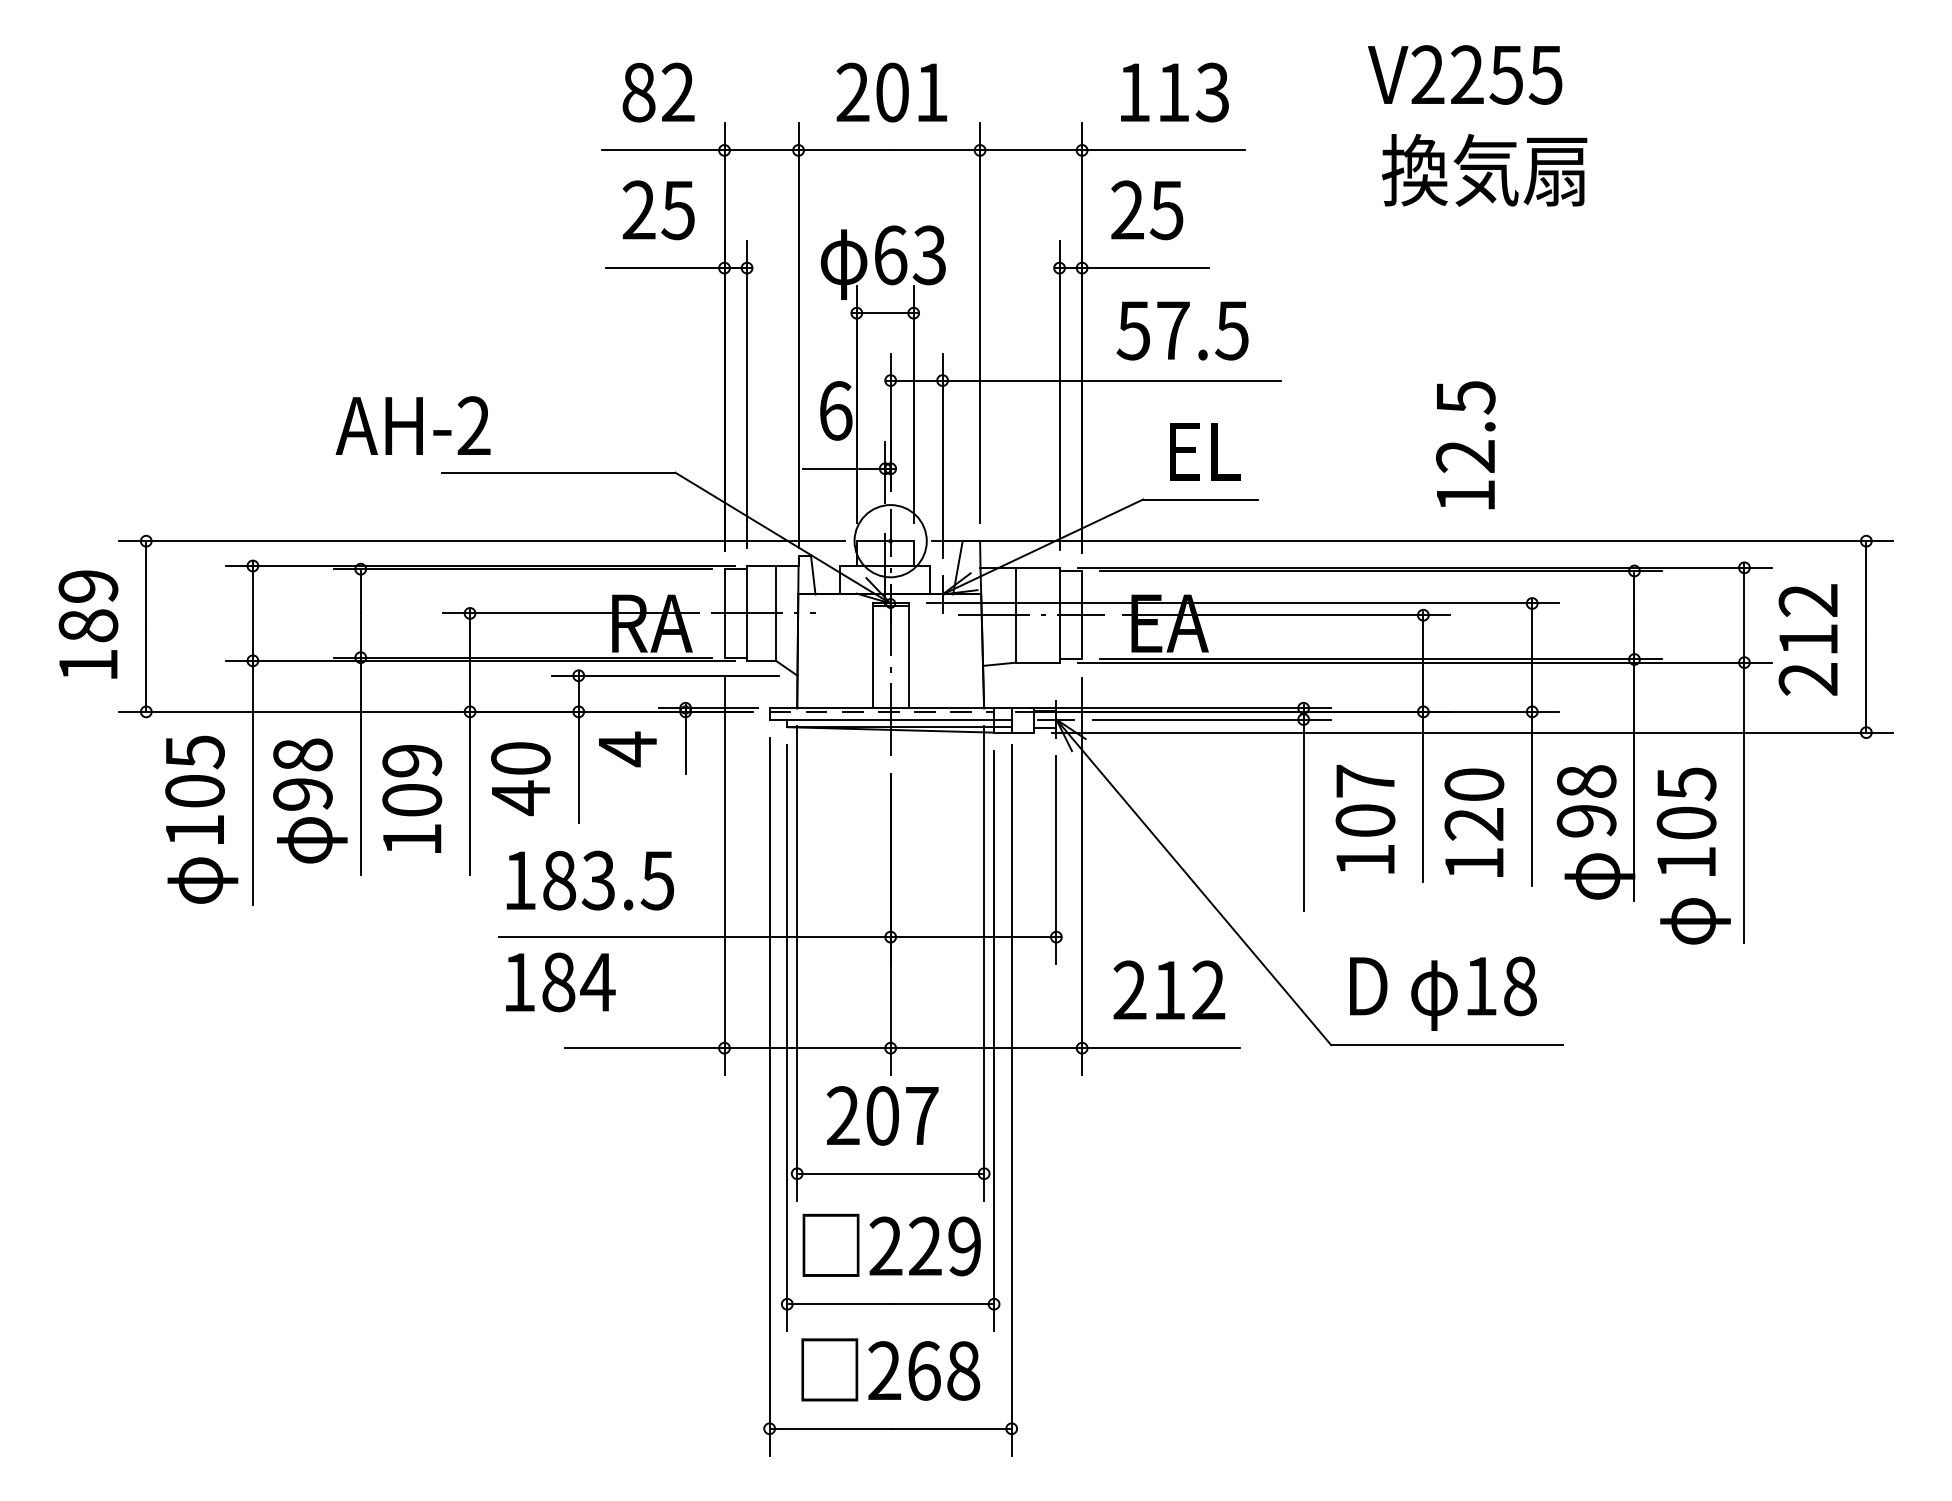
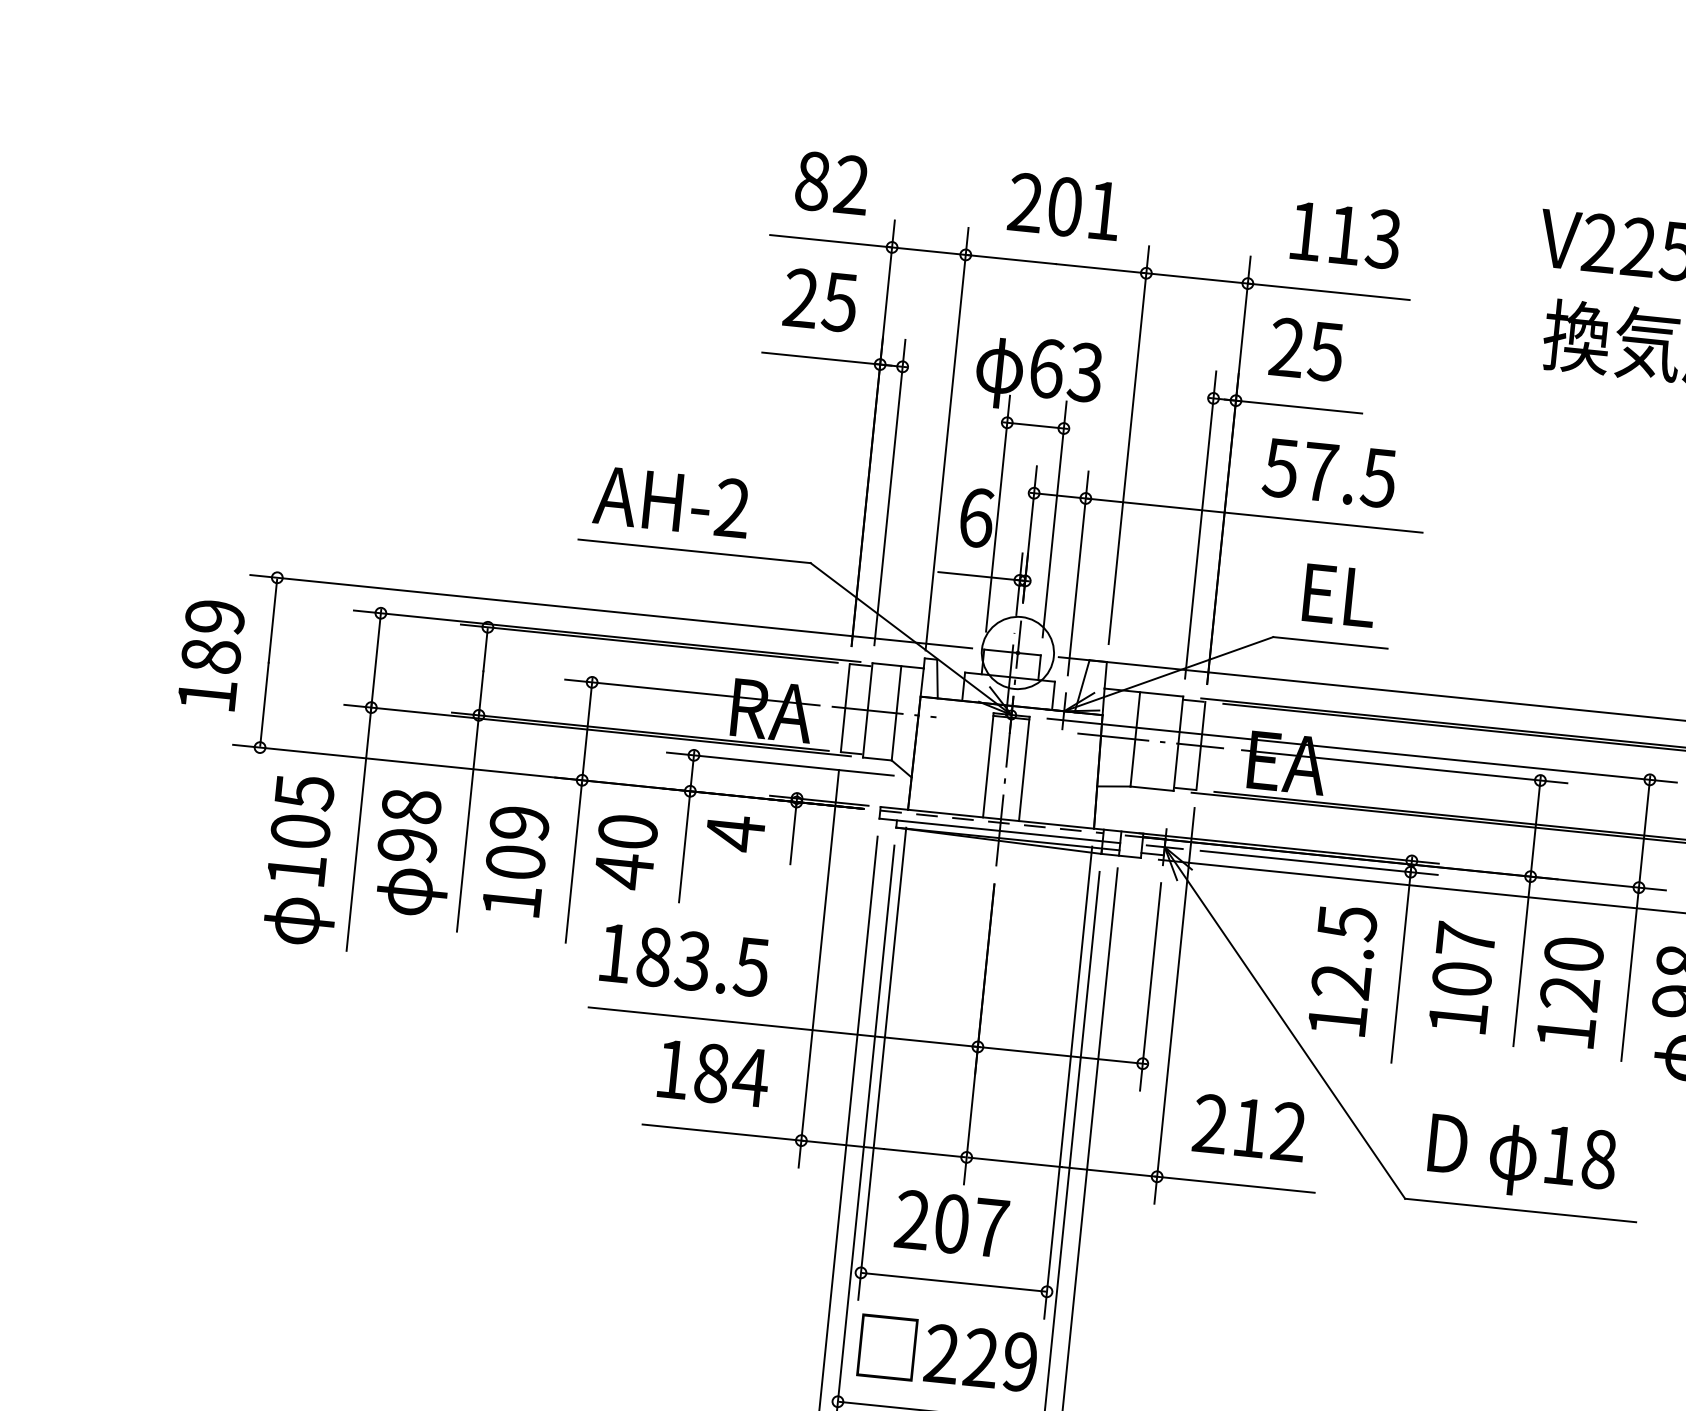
text: (412, 425) -> (671, 501), moved
text: (1465, 445) -> (1342, 970), moved
text: (560, 982) -> (713, 1073), moved

